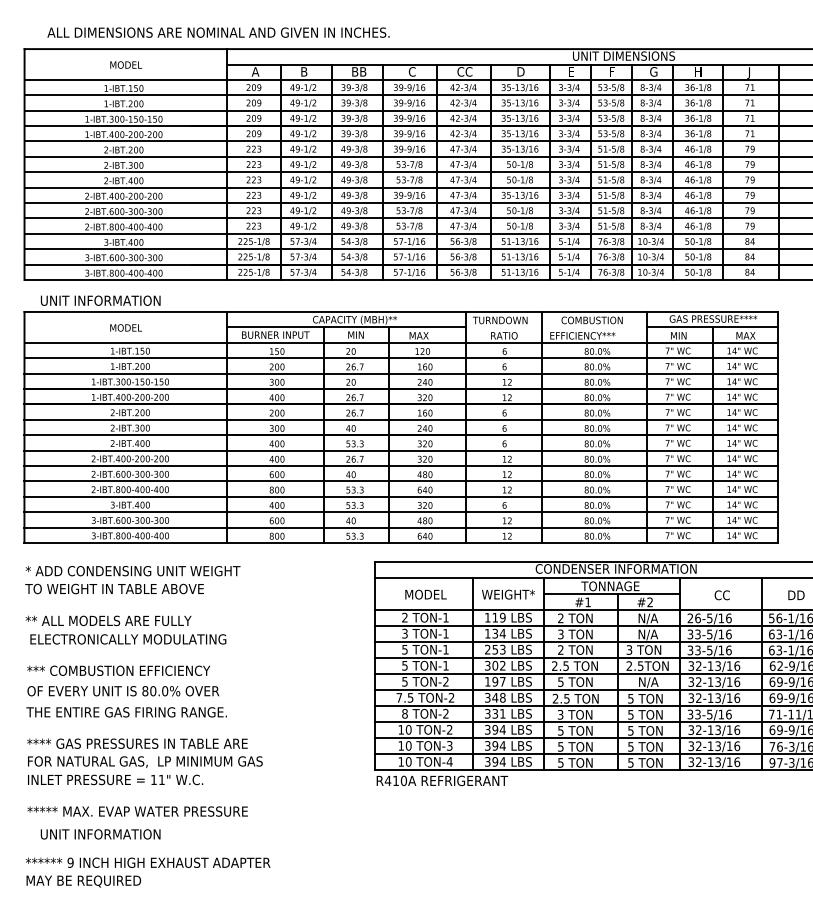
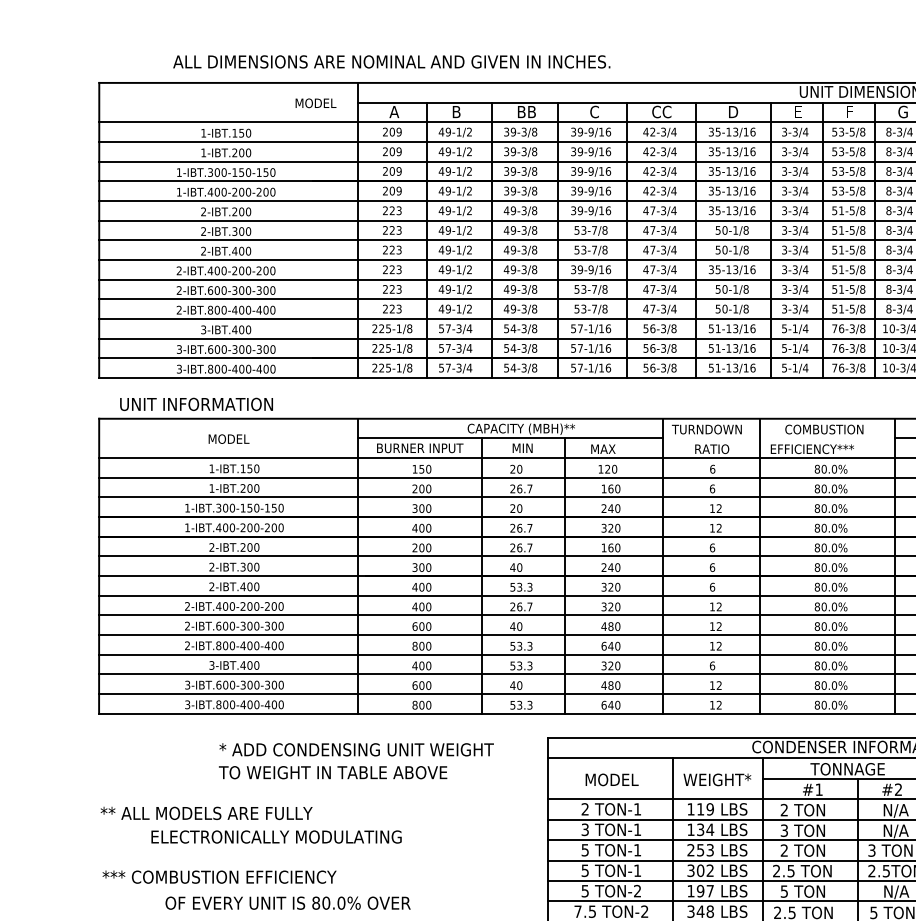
text: (218, 32) -> (391, 61), moved
text: (126, 64) -> (316, 102), moved
text: (132, 580) -> (355, 761), moved
text: (128, 639) -> (276, 837), moved
text: (123, 691) -> (288, 903), moved

